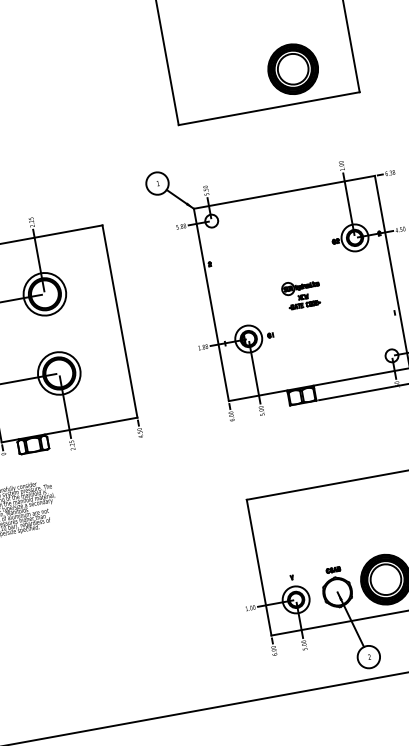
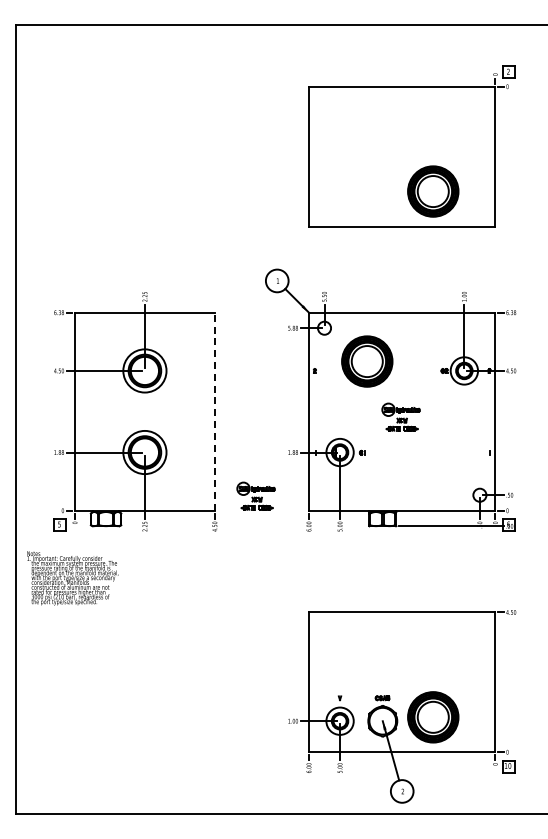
part: (259, 245) -> (367, 361), added
line: (119, 321) -> (214, 411), solid -> dashed
part: (174, 395) -> (255, 495), added

